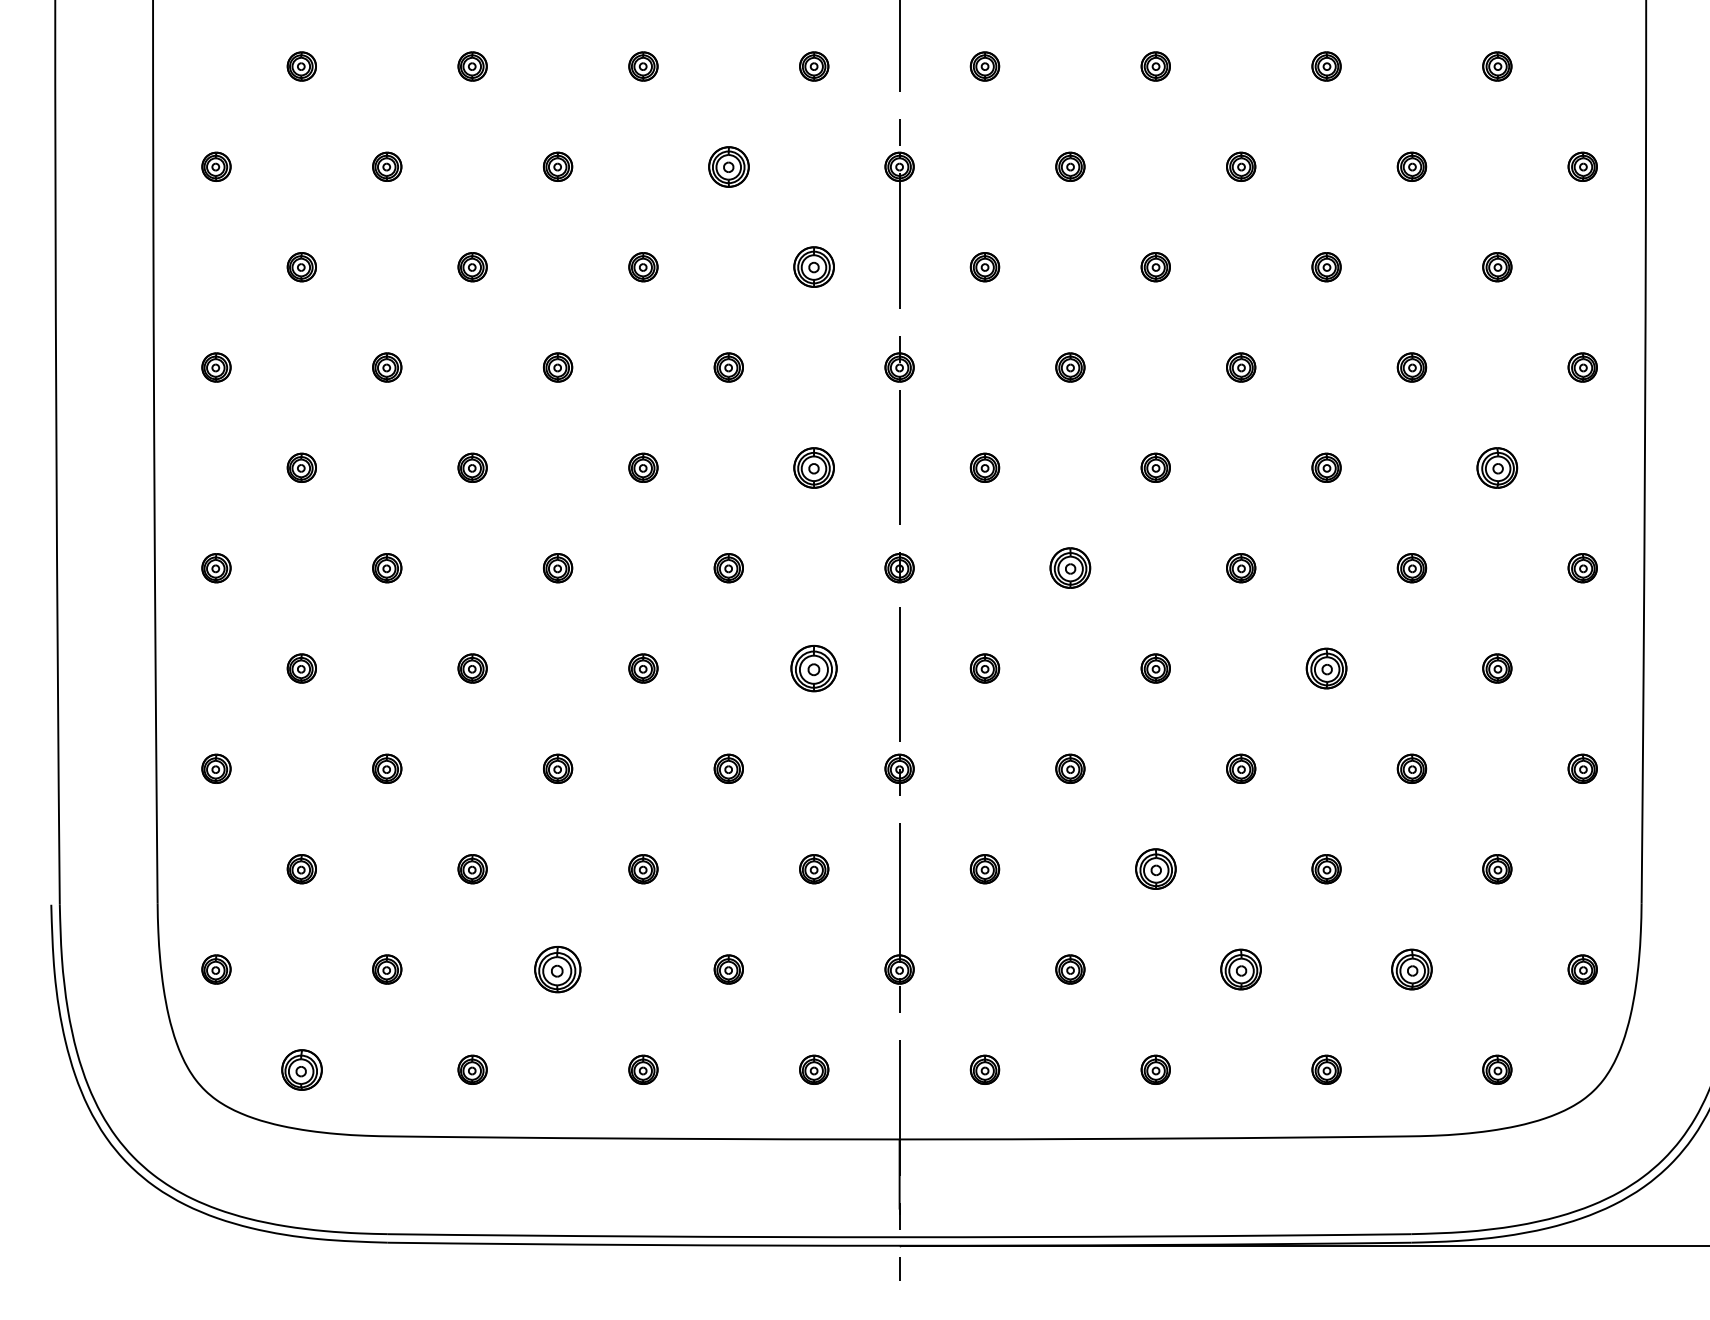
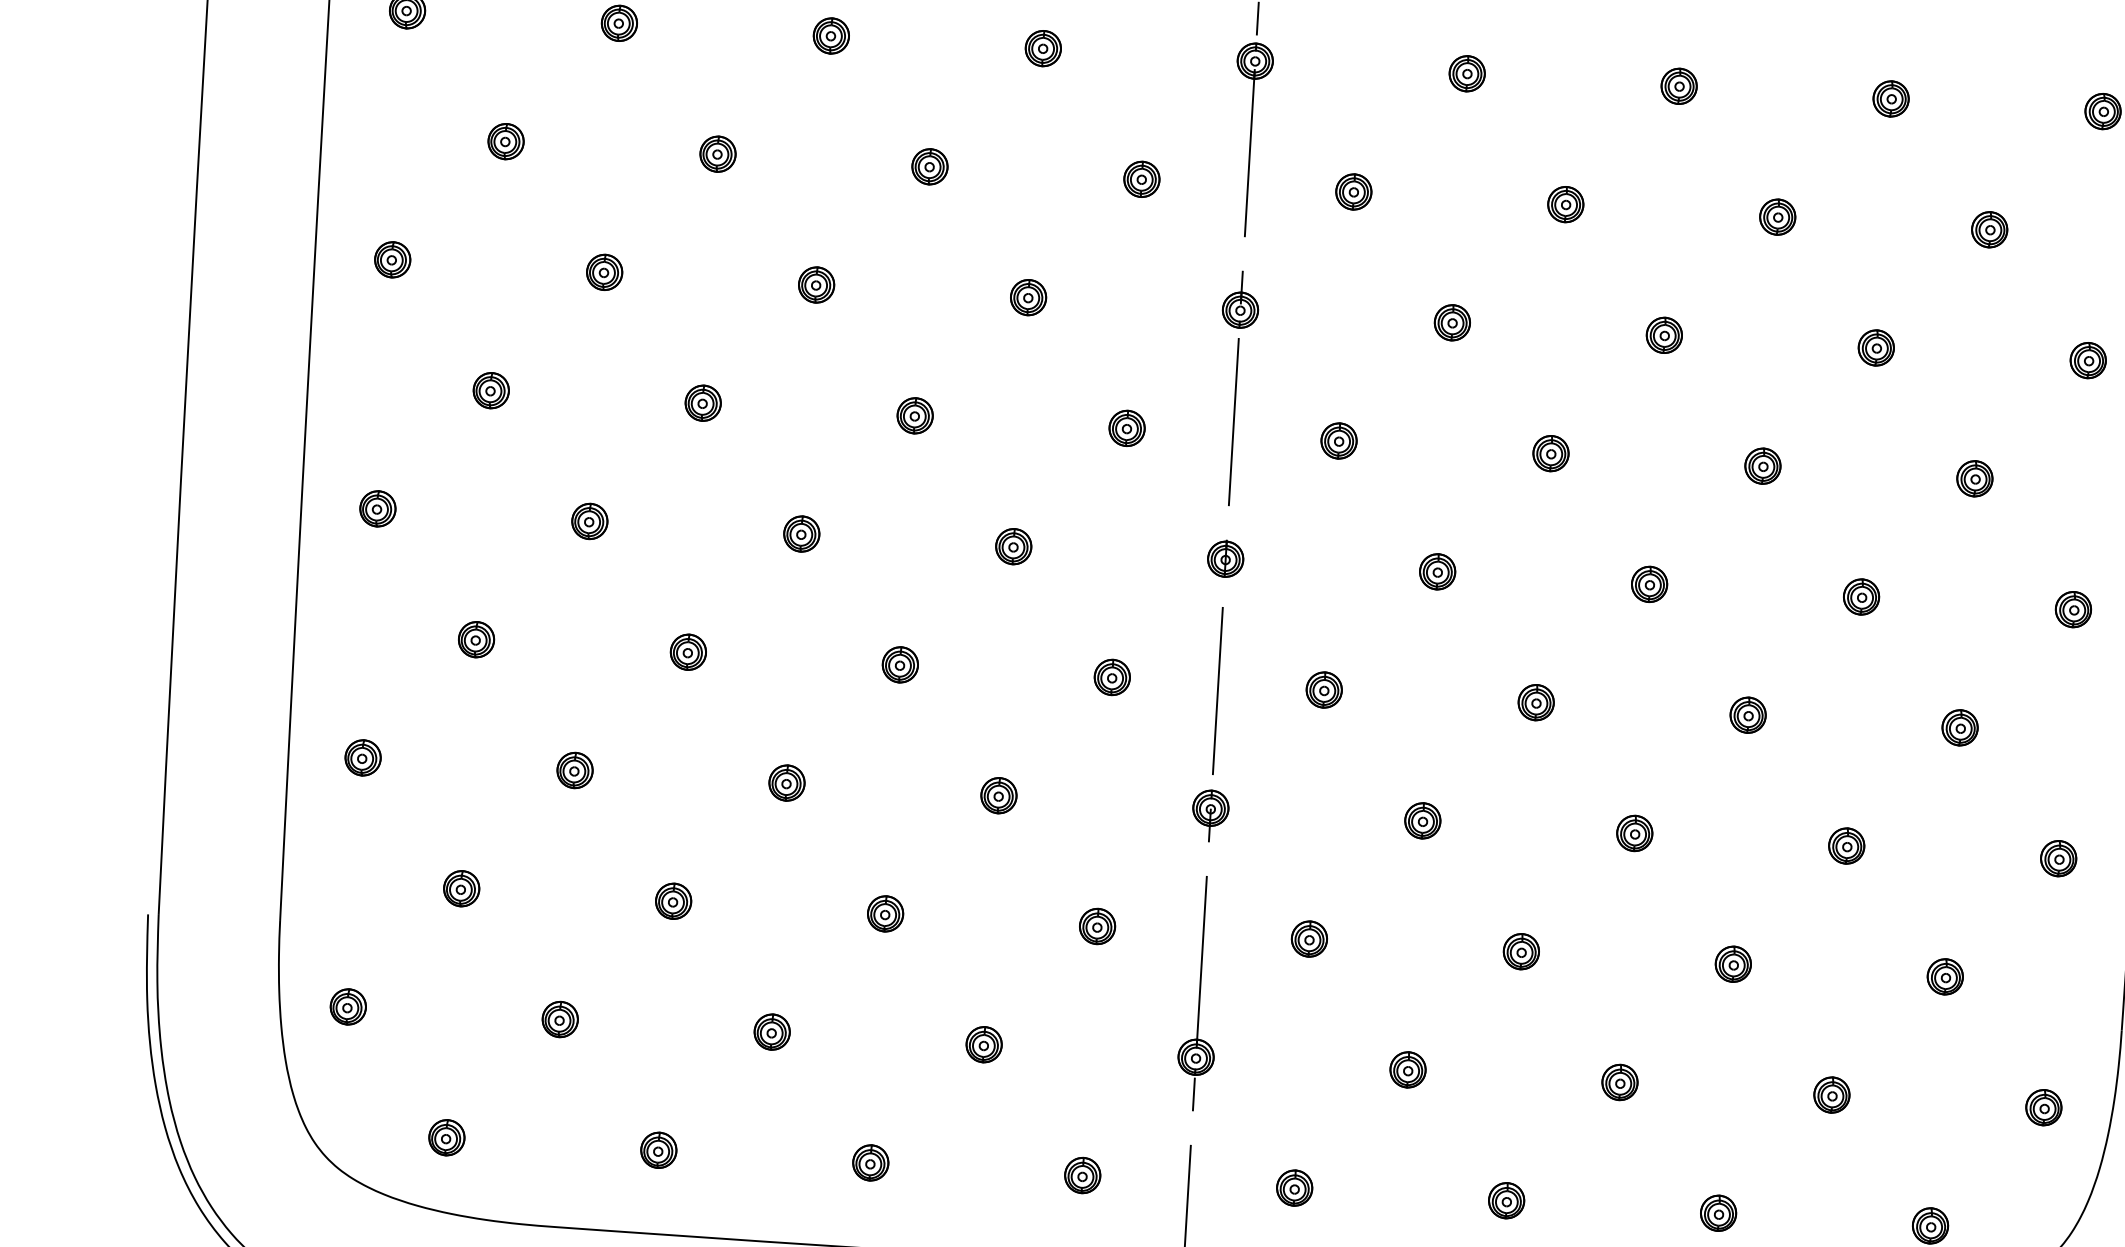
part: (728, 166) -> (1042, 48), size x0.71
part: (814, 267) -> (1142, 179), size x0.71
part: (814, 467) -> (1127, 427), size x0.71
part: (1497, 467) -> (1975, 478), size x0.71
part: (1070, 568) -> (1437, 572), size x0.71
part: (814, 668) -> (1112, 677), size x0.62
part: (1326, 668) -> (1748, 715), size x0.71
part: (1155, 869) -> (1521, 952), size x0.71
part: (558, 969) -> (772, 1032), size x0.62
part: (1241, 969) -> (1620, 1082), size x0.71
part: (1411, 969) -> (1831, 1094), size x0.71
part: (301, 1069) -> (446, 1137), size x0.71

